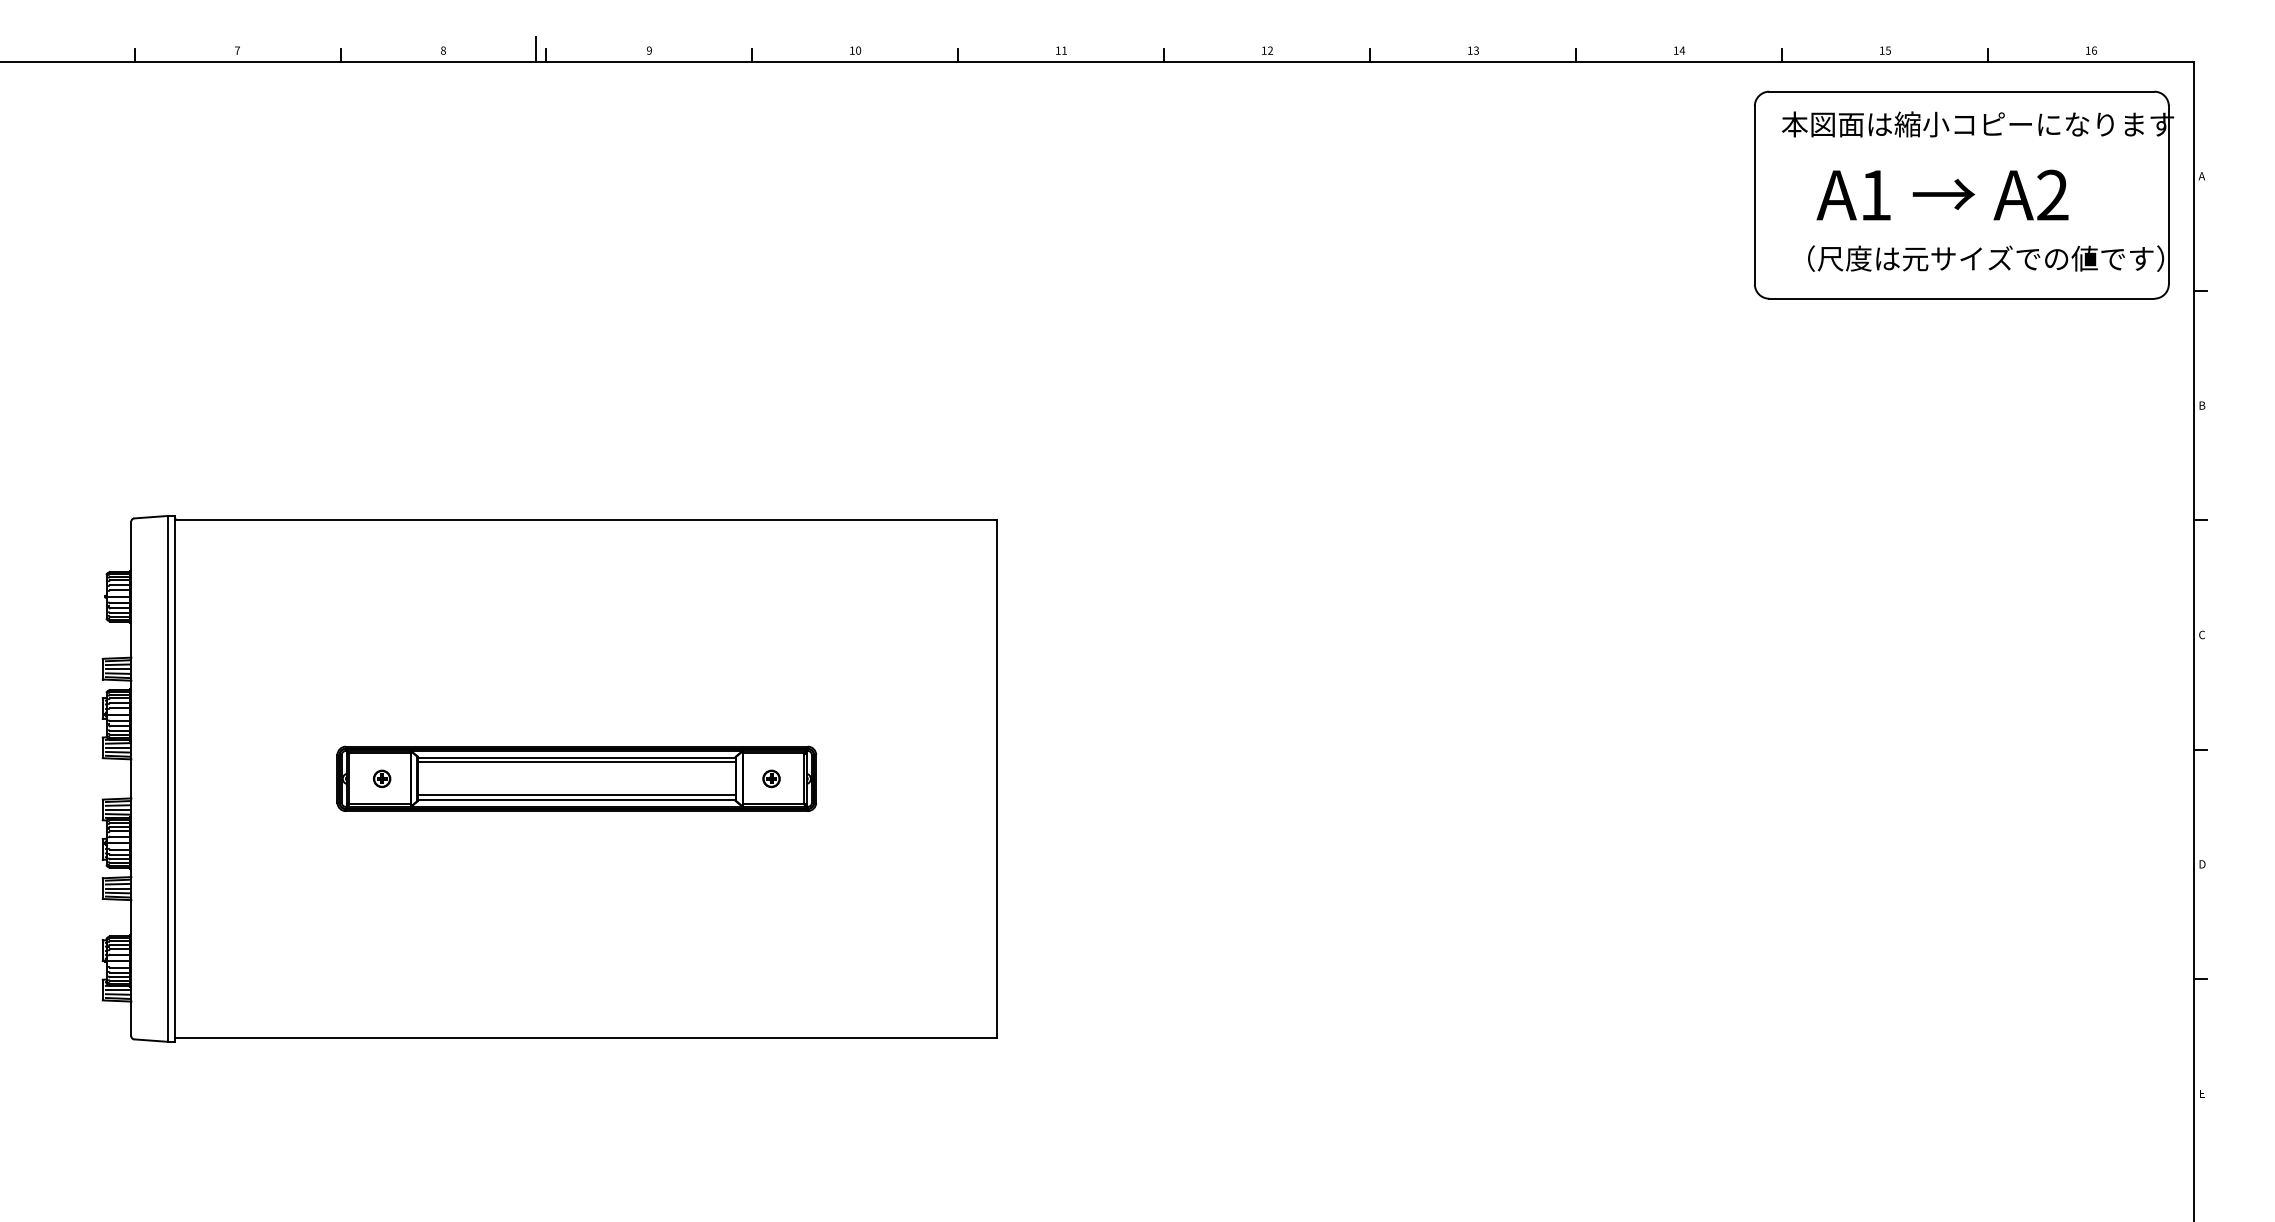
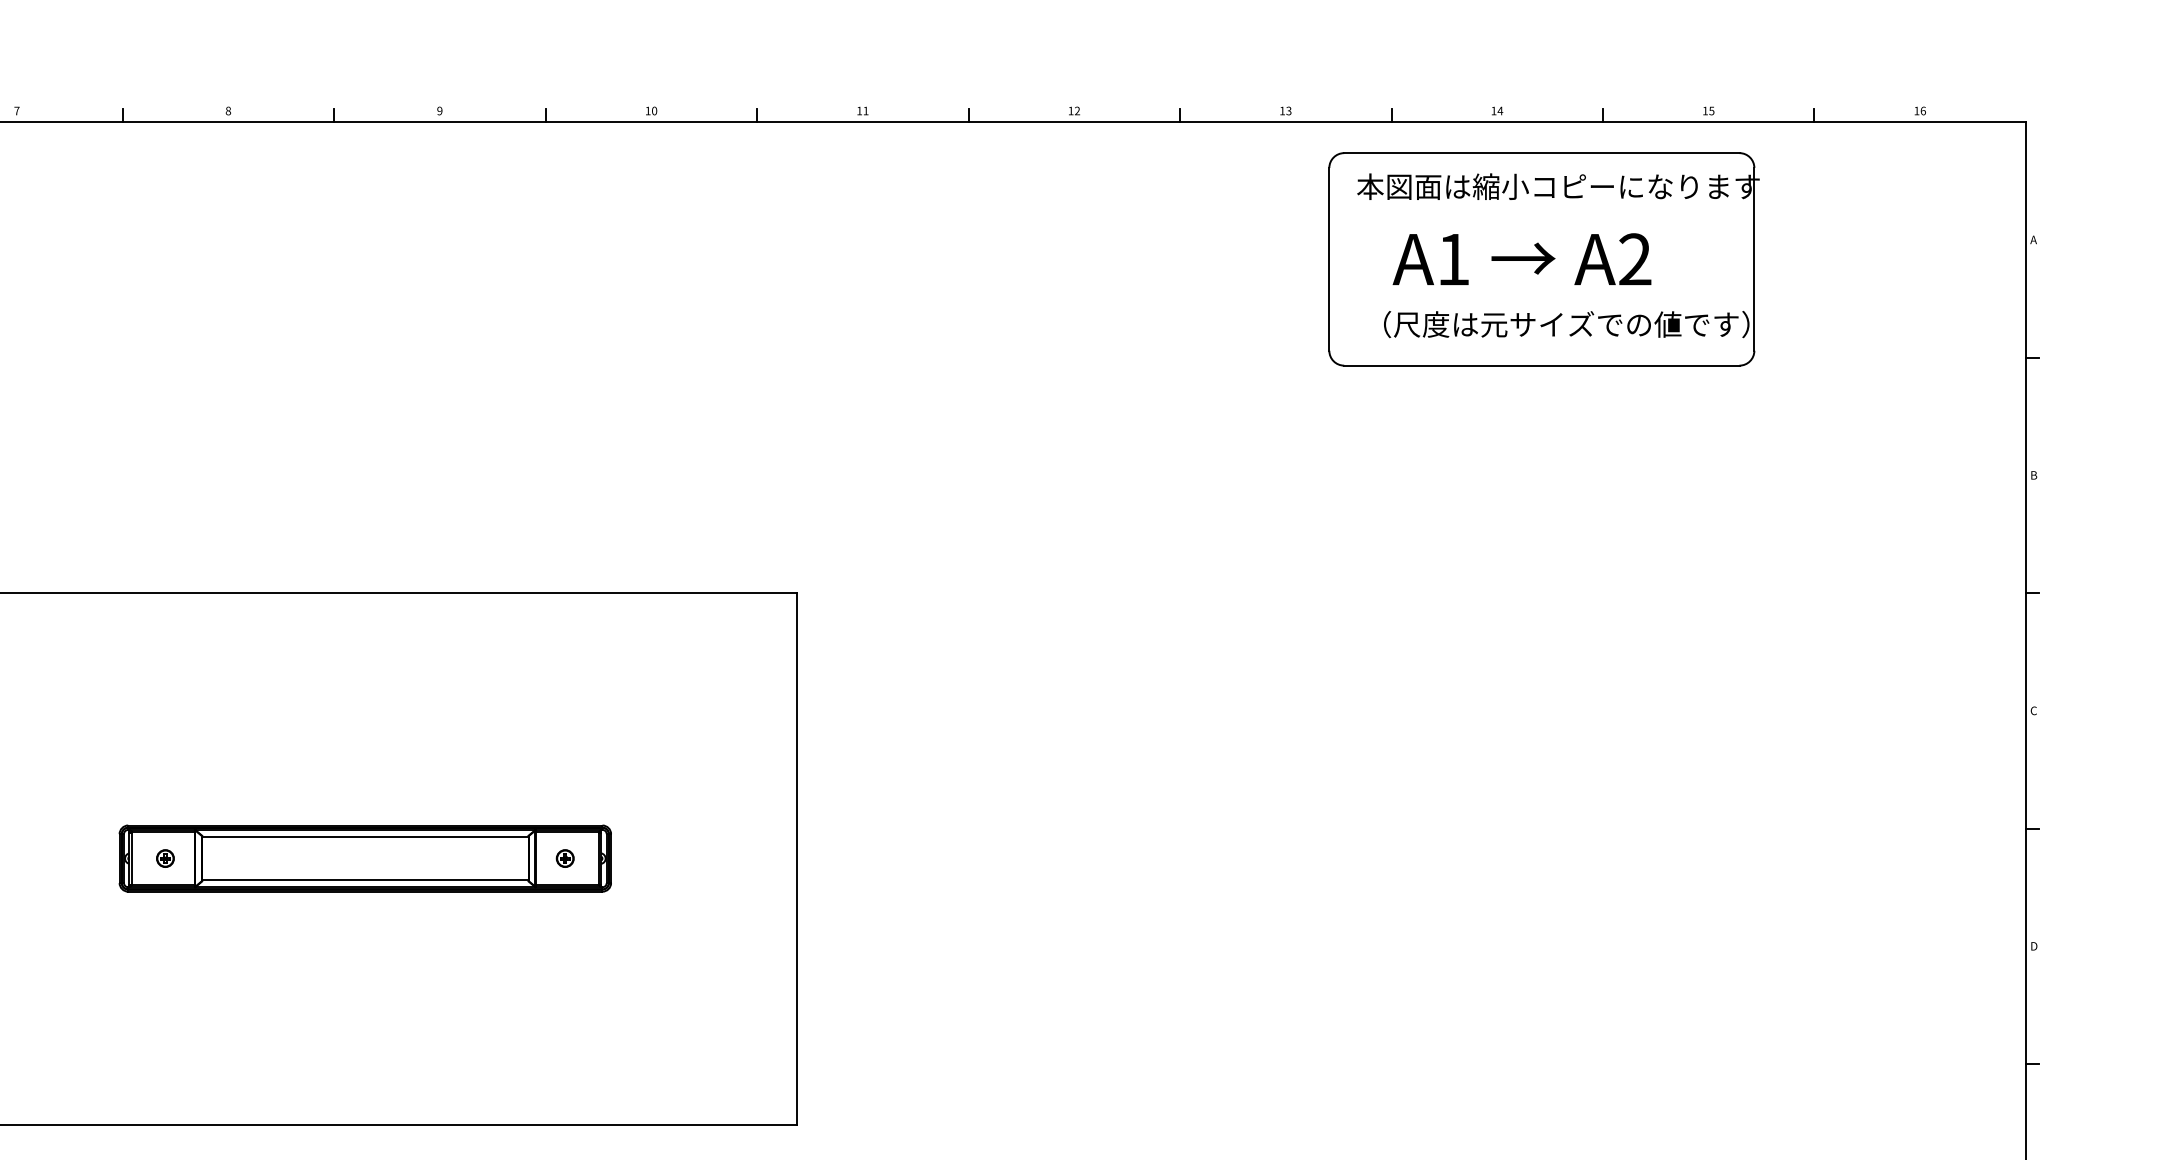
line: (536, 48) -> (323, 108), removed
part: (1964, 194) -> (1544, 258), moved
line: (576, 762) -> (365, 841), removed
line: (576, 795) -> (365, 875), removed

